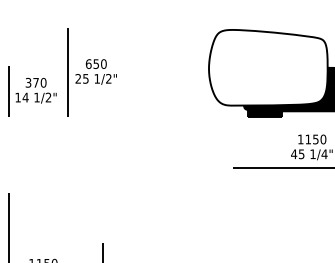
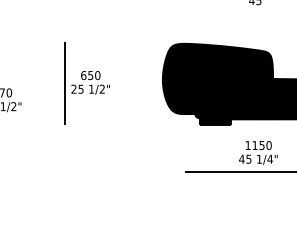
fill: (267, 67) -> (217, 78), added
part: (91, 72) -> (86, 83), moved

